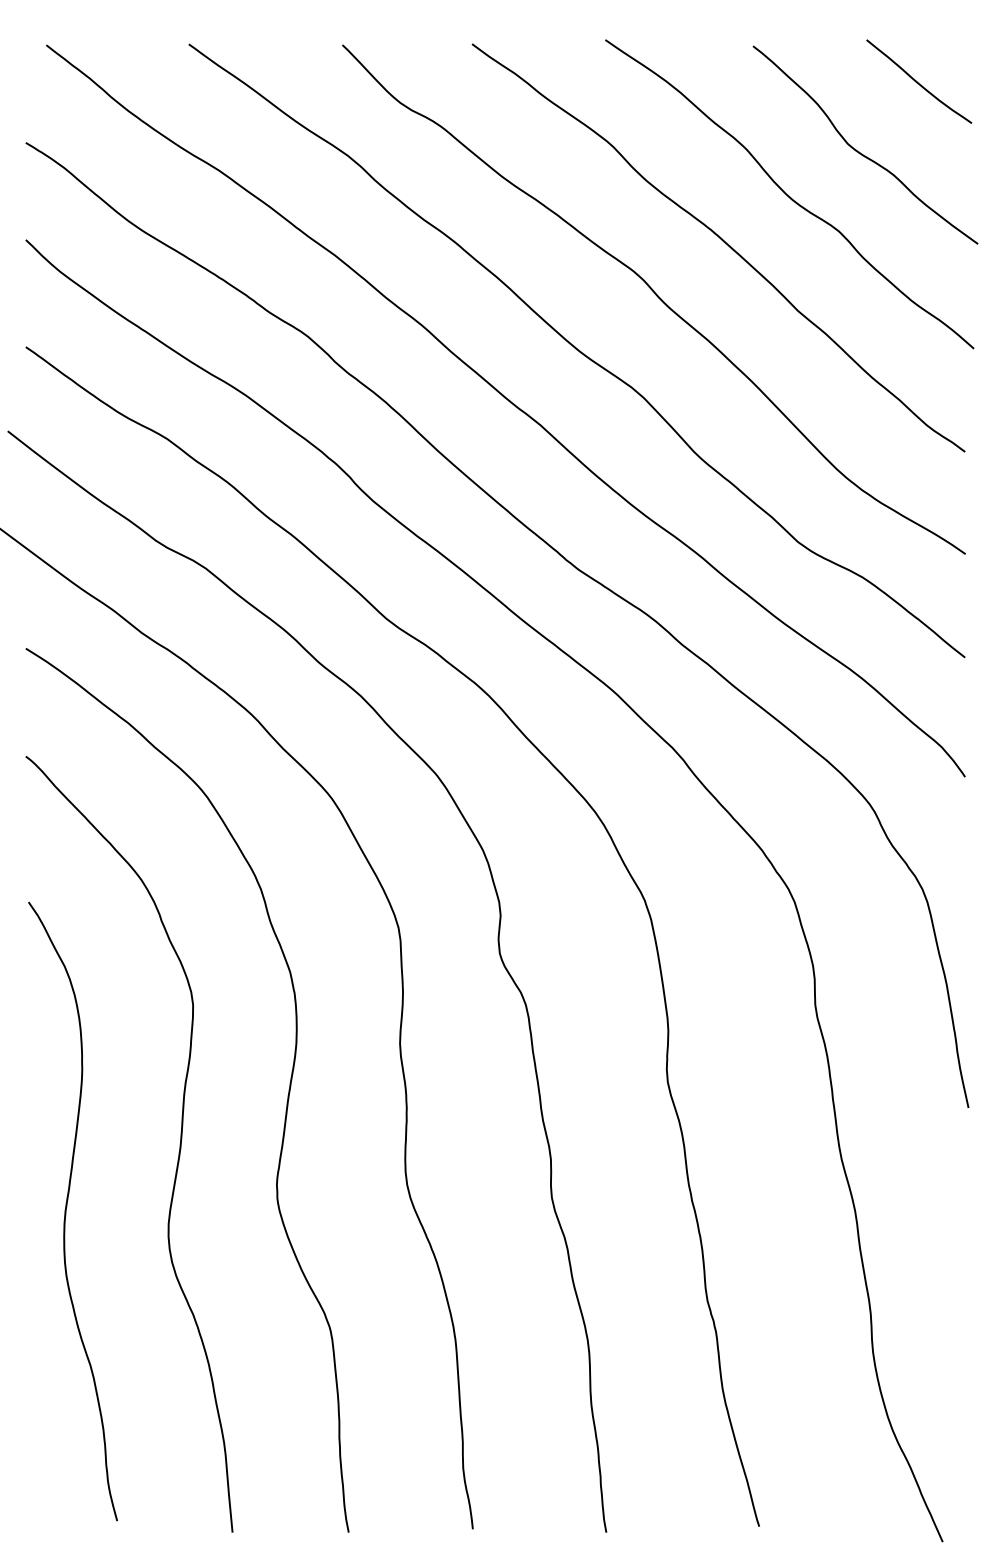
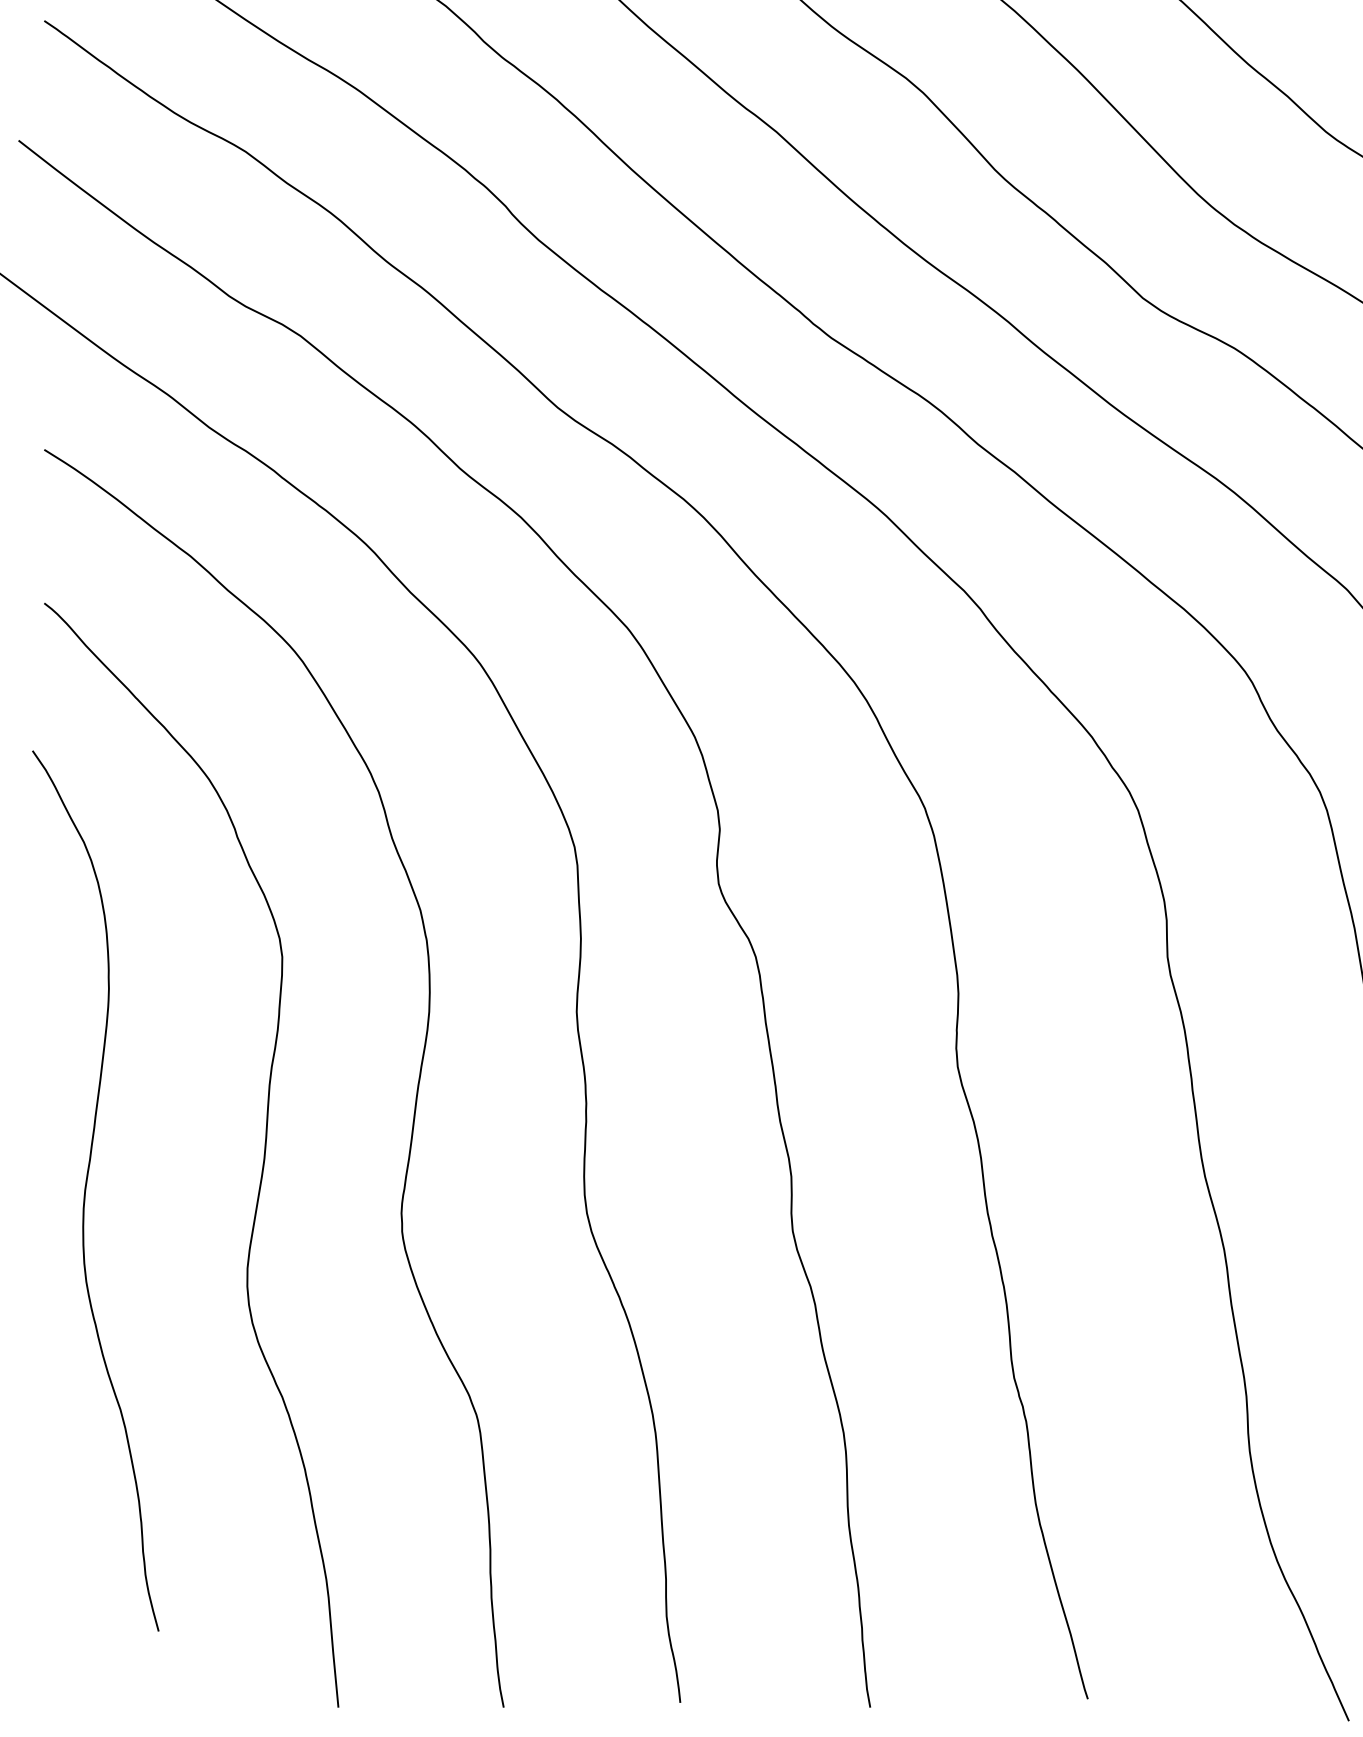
curve: (66, 1211) -> (86, 1190), moved

